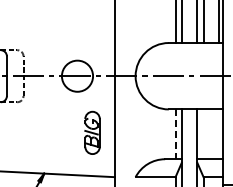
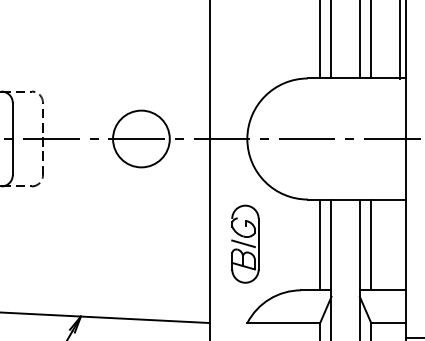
part: (92, 132) -> (245, 243), moved
line: (175, 134) -> (320, 245), dashed -> solid
line: (203, 134) -> (371, 245), added

